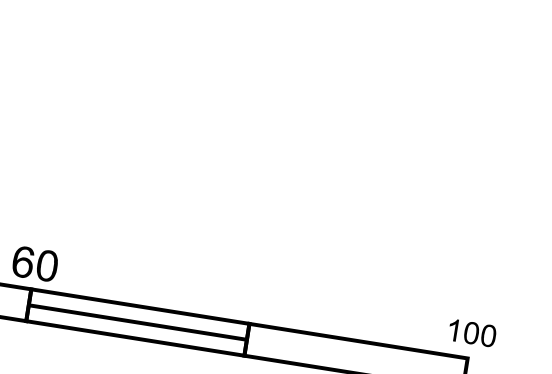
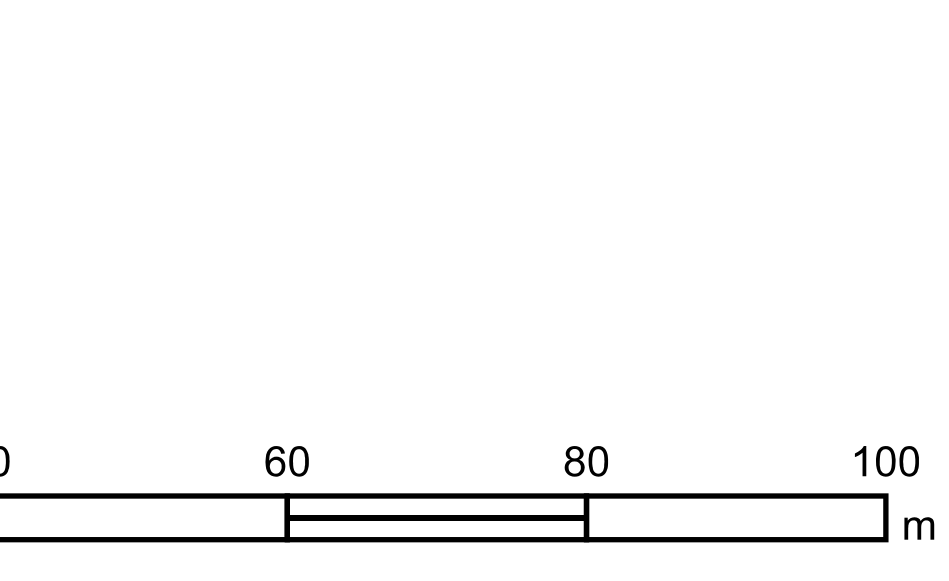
part: (34, 264) -> (286, 461), size x0.71
part: (252, 298) -> (585, 461), added

